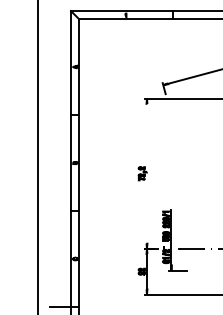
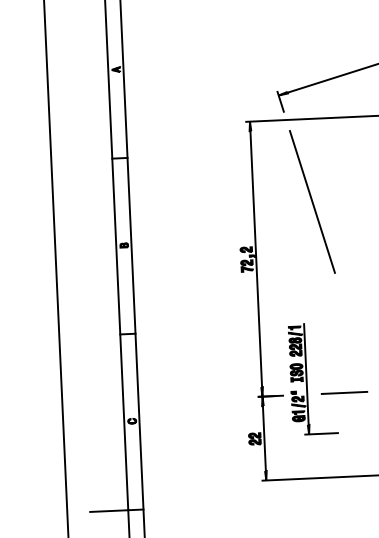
line: (178, 143) -> (311, 201), added
line: (146, 173) -> (255, 258), added

